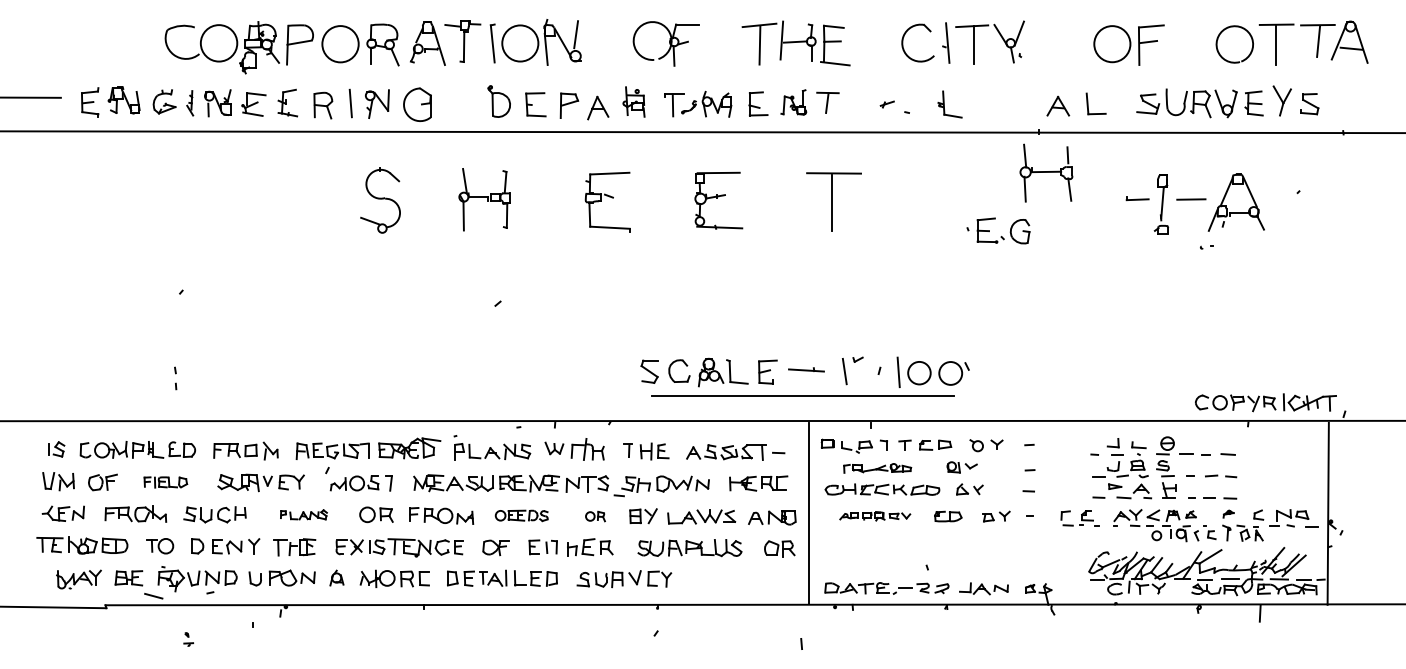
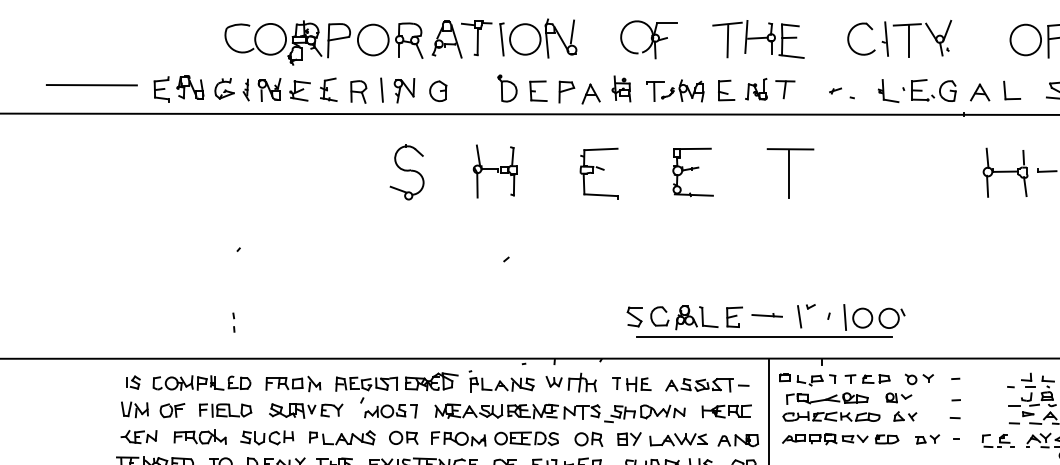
part: (416, 104) -> (437, 91), size x0.71
part: (1046, 172) -> (1005, 172), moved
part: (1000, 236) -> (931, 95), moved
part: (877, 468) -> (827, 398), size x1.43
part: (165, 482) -> (225, 410), size x1.43
part: (303, 514) -> (341, 437), size x1.67
part: (521, 515) -> (526, 438), size x1.43
part: (595, 516) -> (588, 439), size x1.67
part: (875, 516) -> (825, 439), size x1.43

